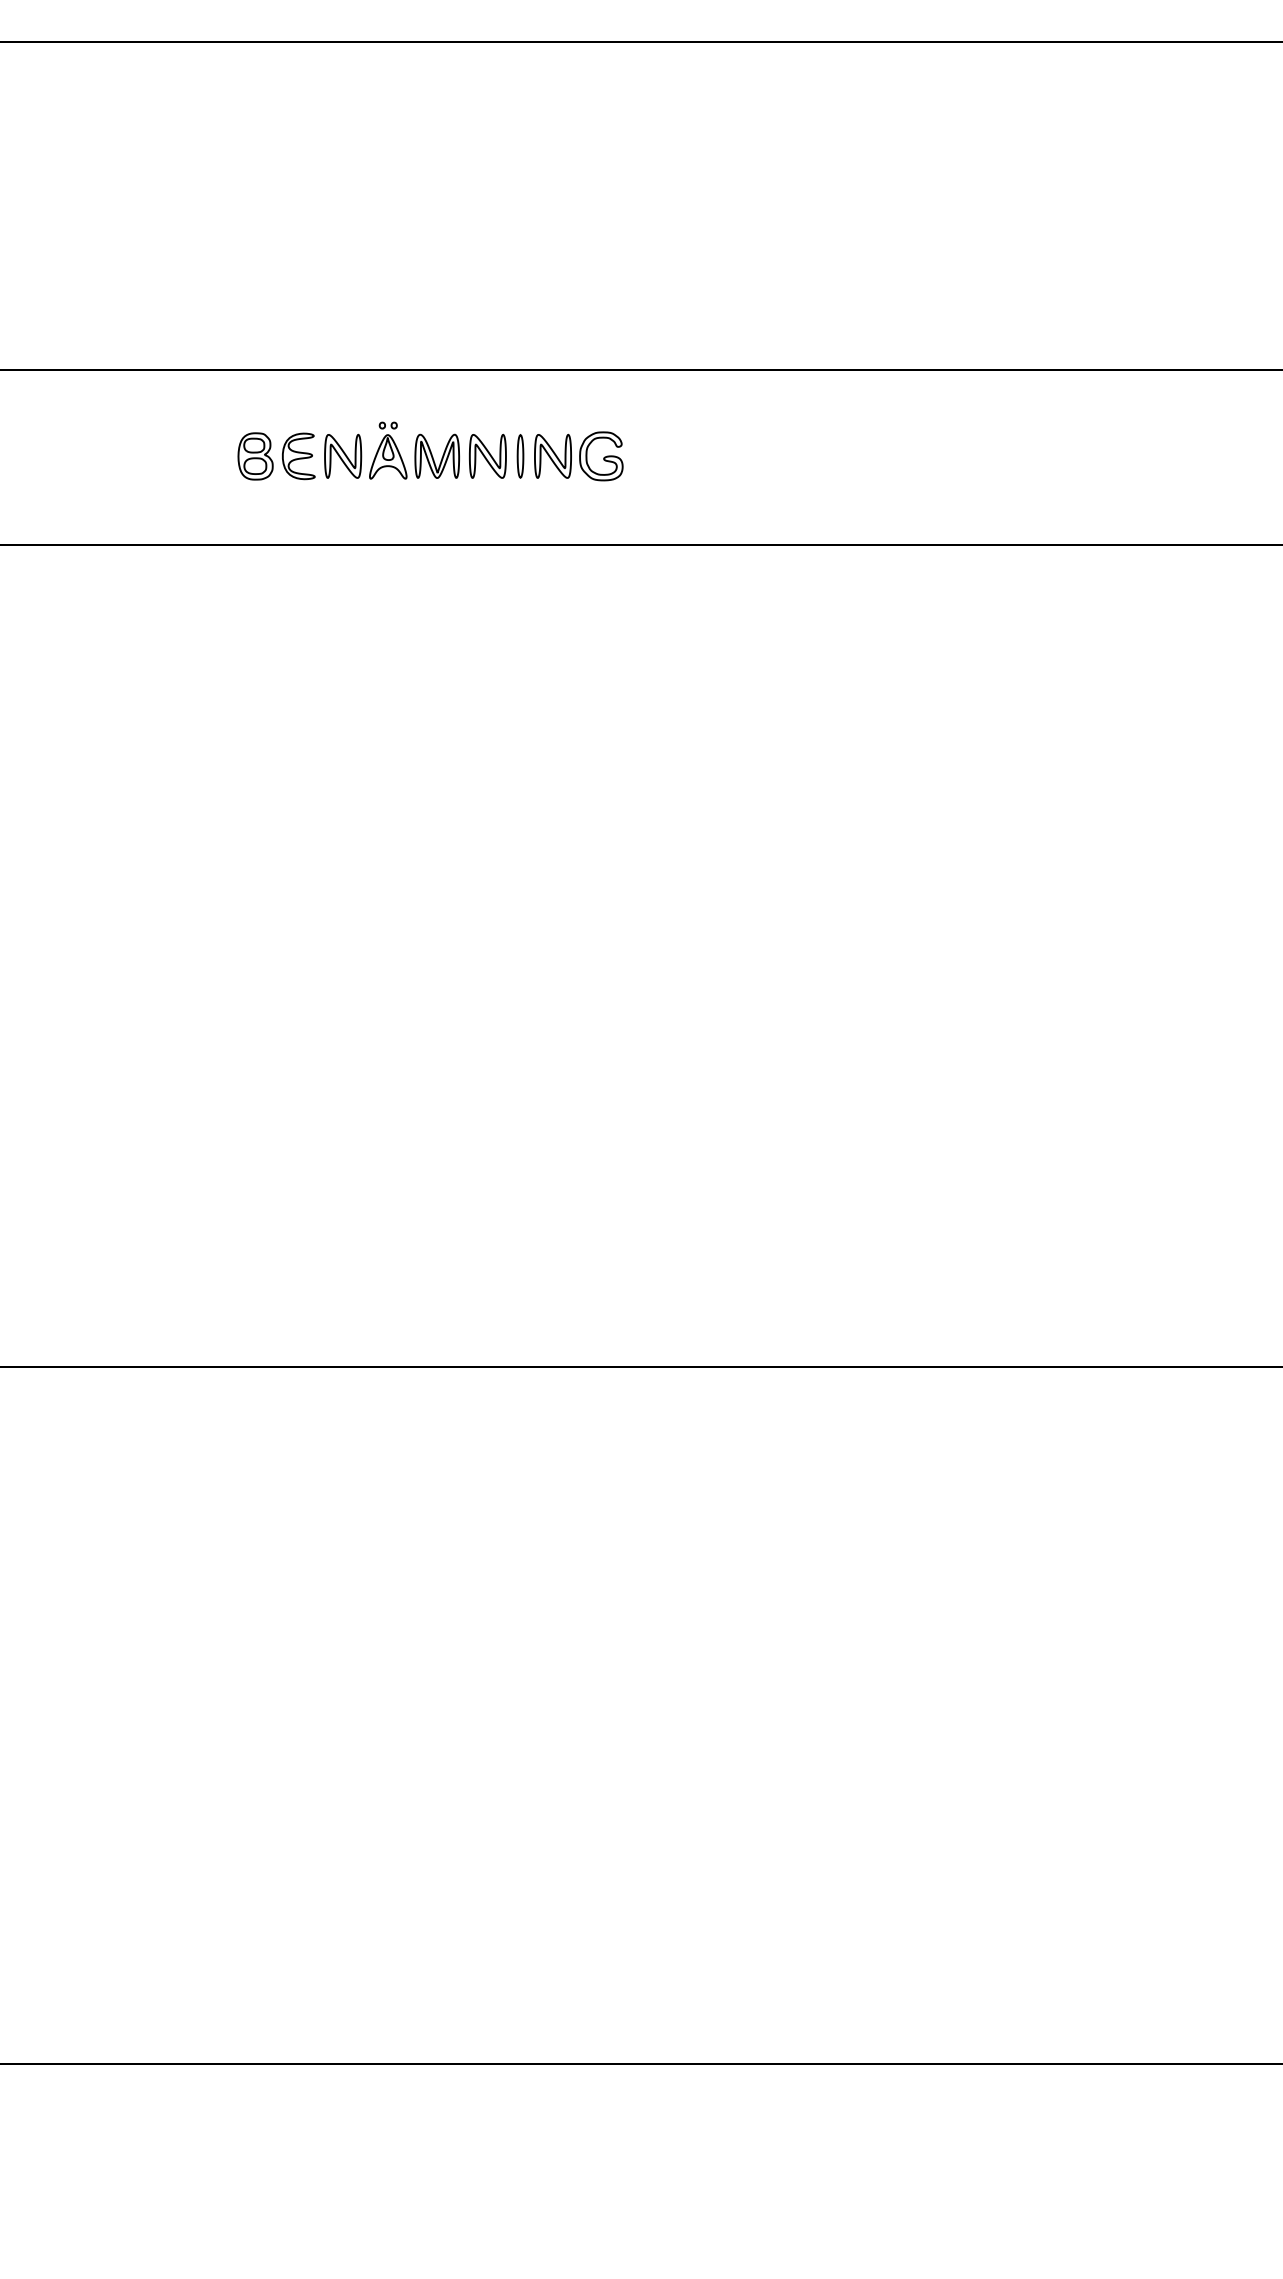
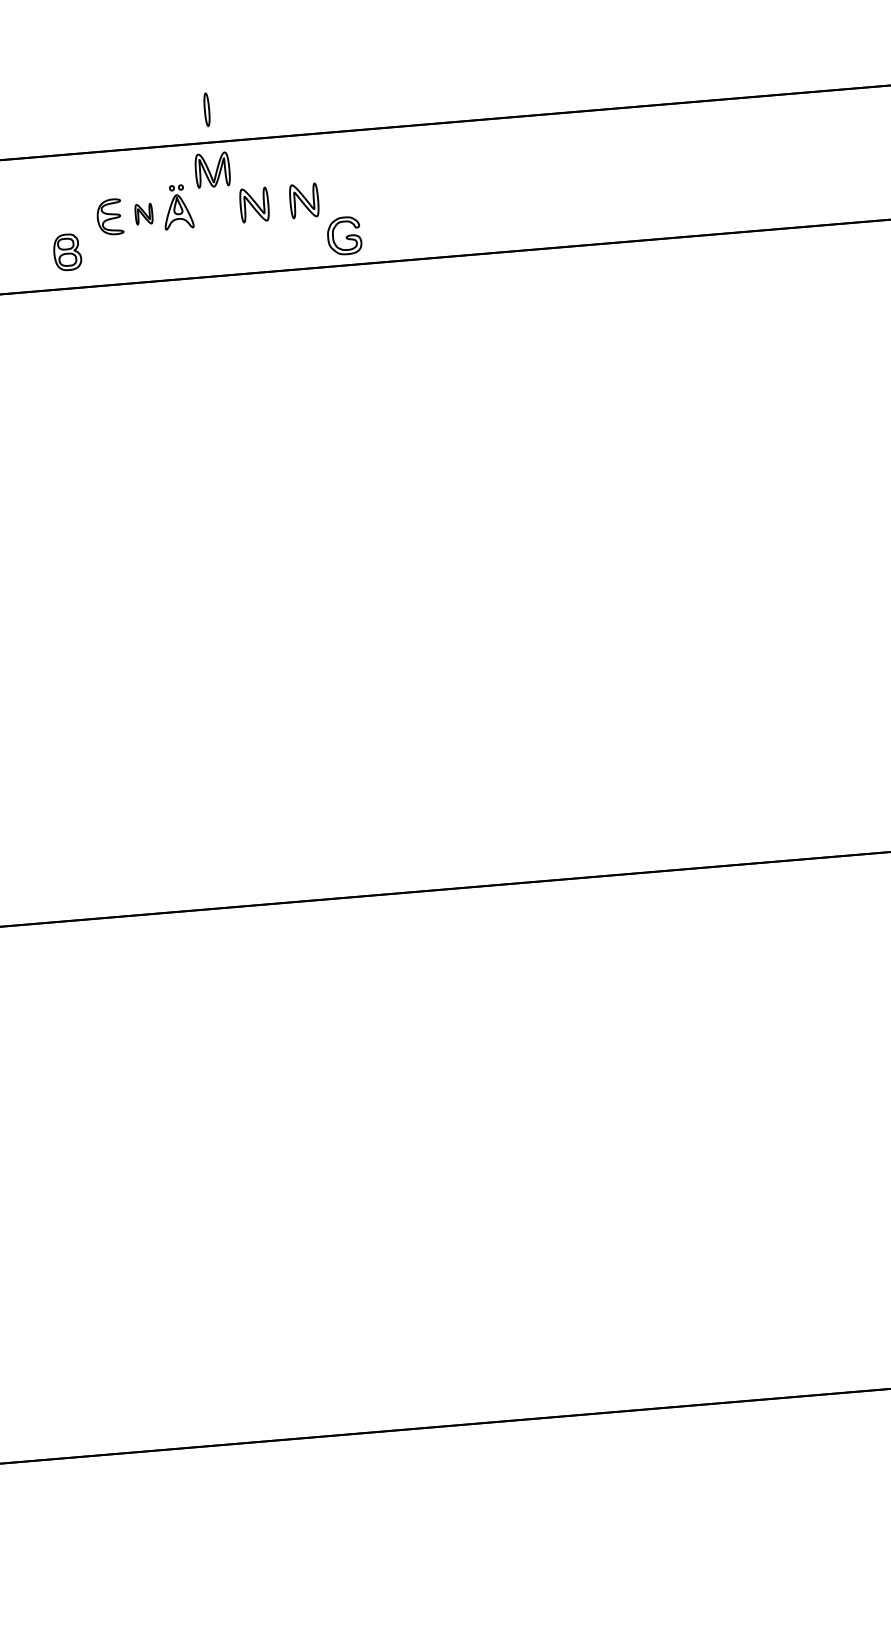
part: (343, 455) -> (144, 213), size x0.6
part: (436, 455) -> (211, 169), moved
part: (255, 456) -> (67, 252), moved
part: (520, 456) -> (206, 109), moved
part: (601, 456) -> (344, 236), moved

